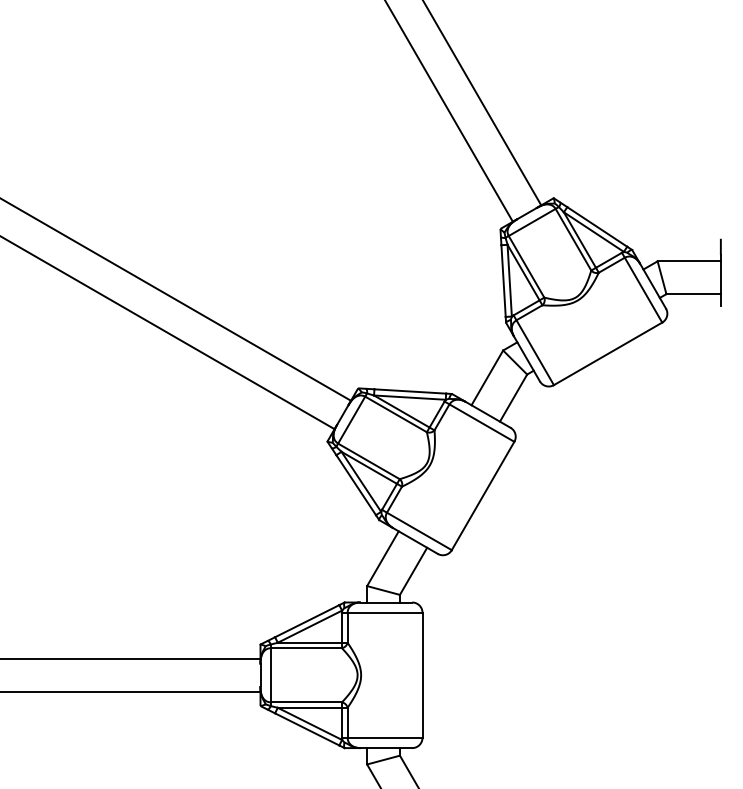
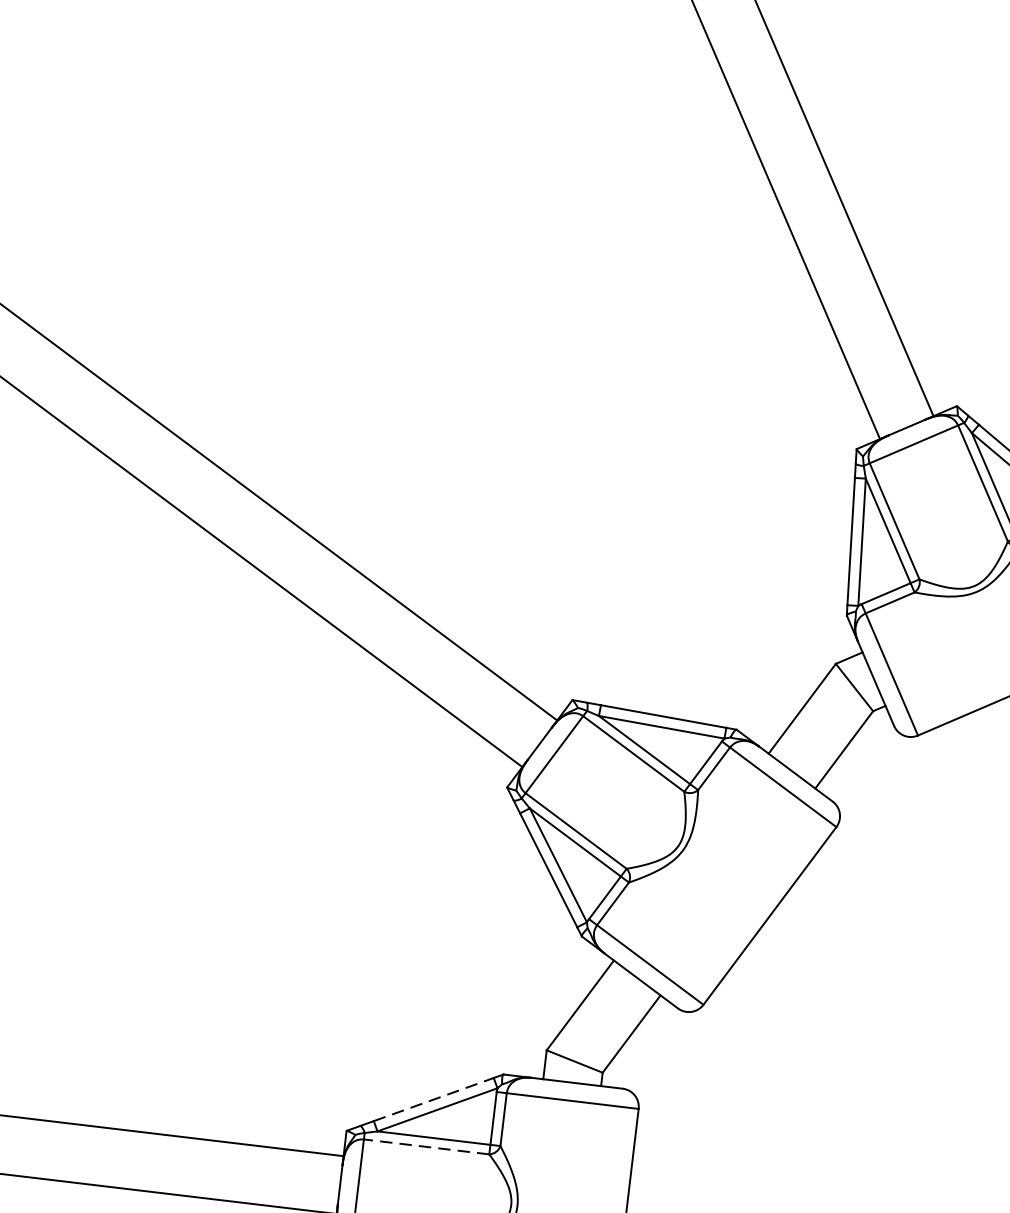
line: (307, 621) -> (434, 1100), solid -> dashed
line: (306, 648) -> (426, 1147), solid -> dashed

